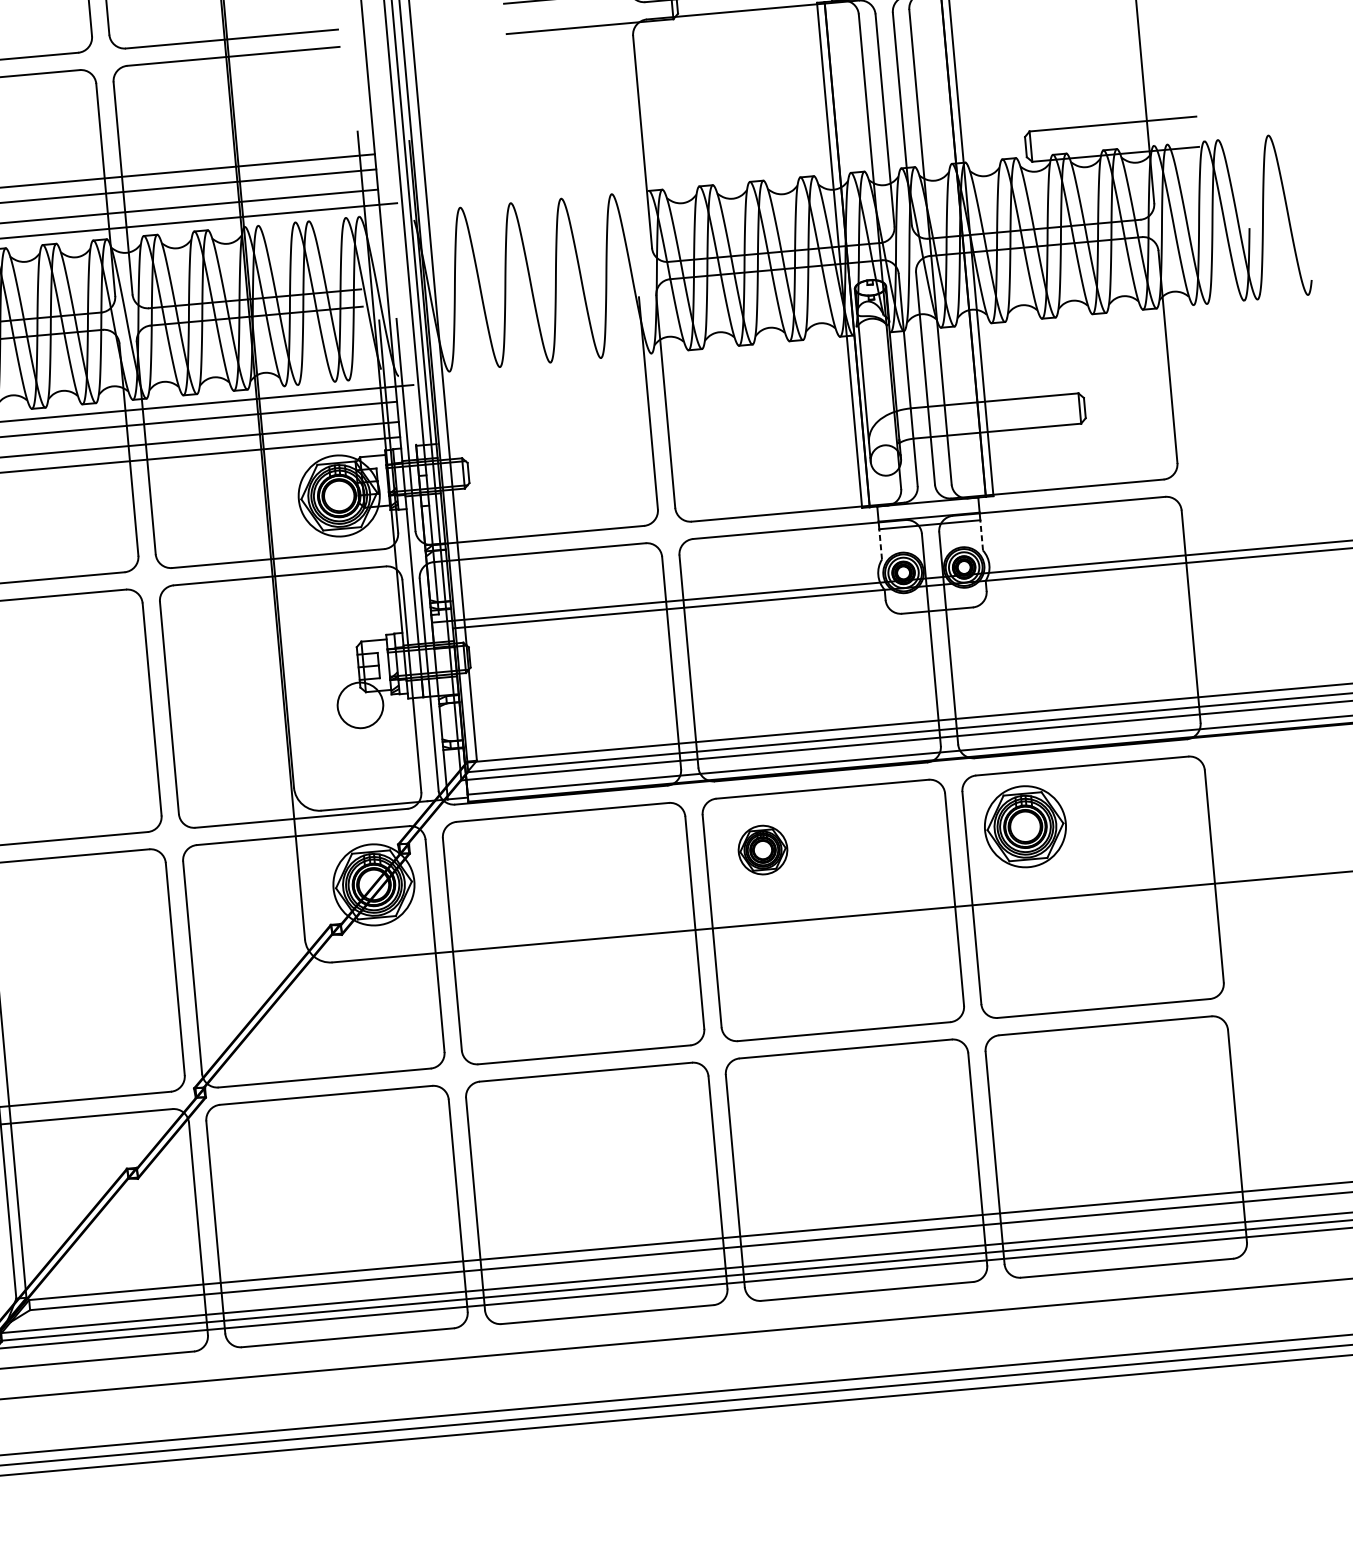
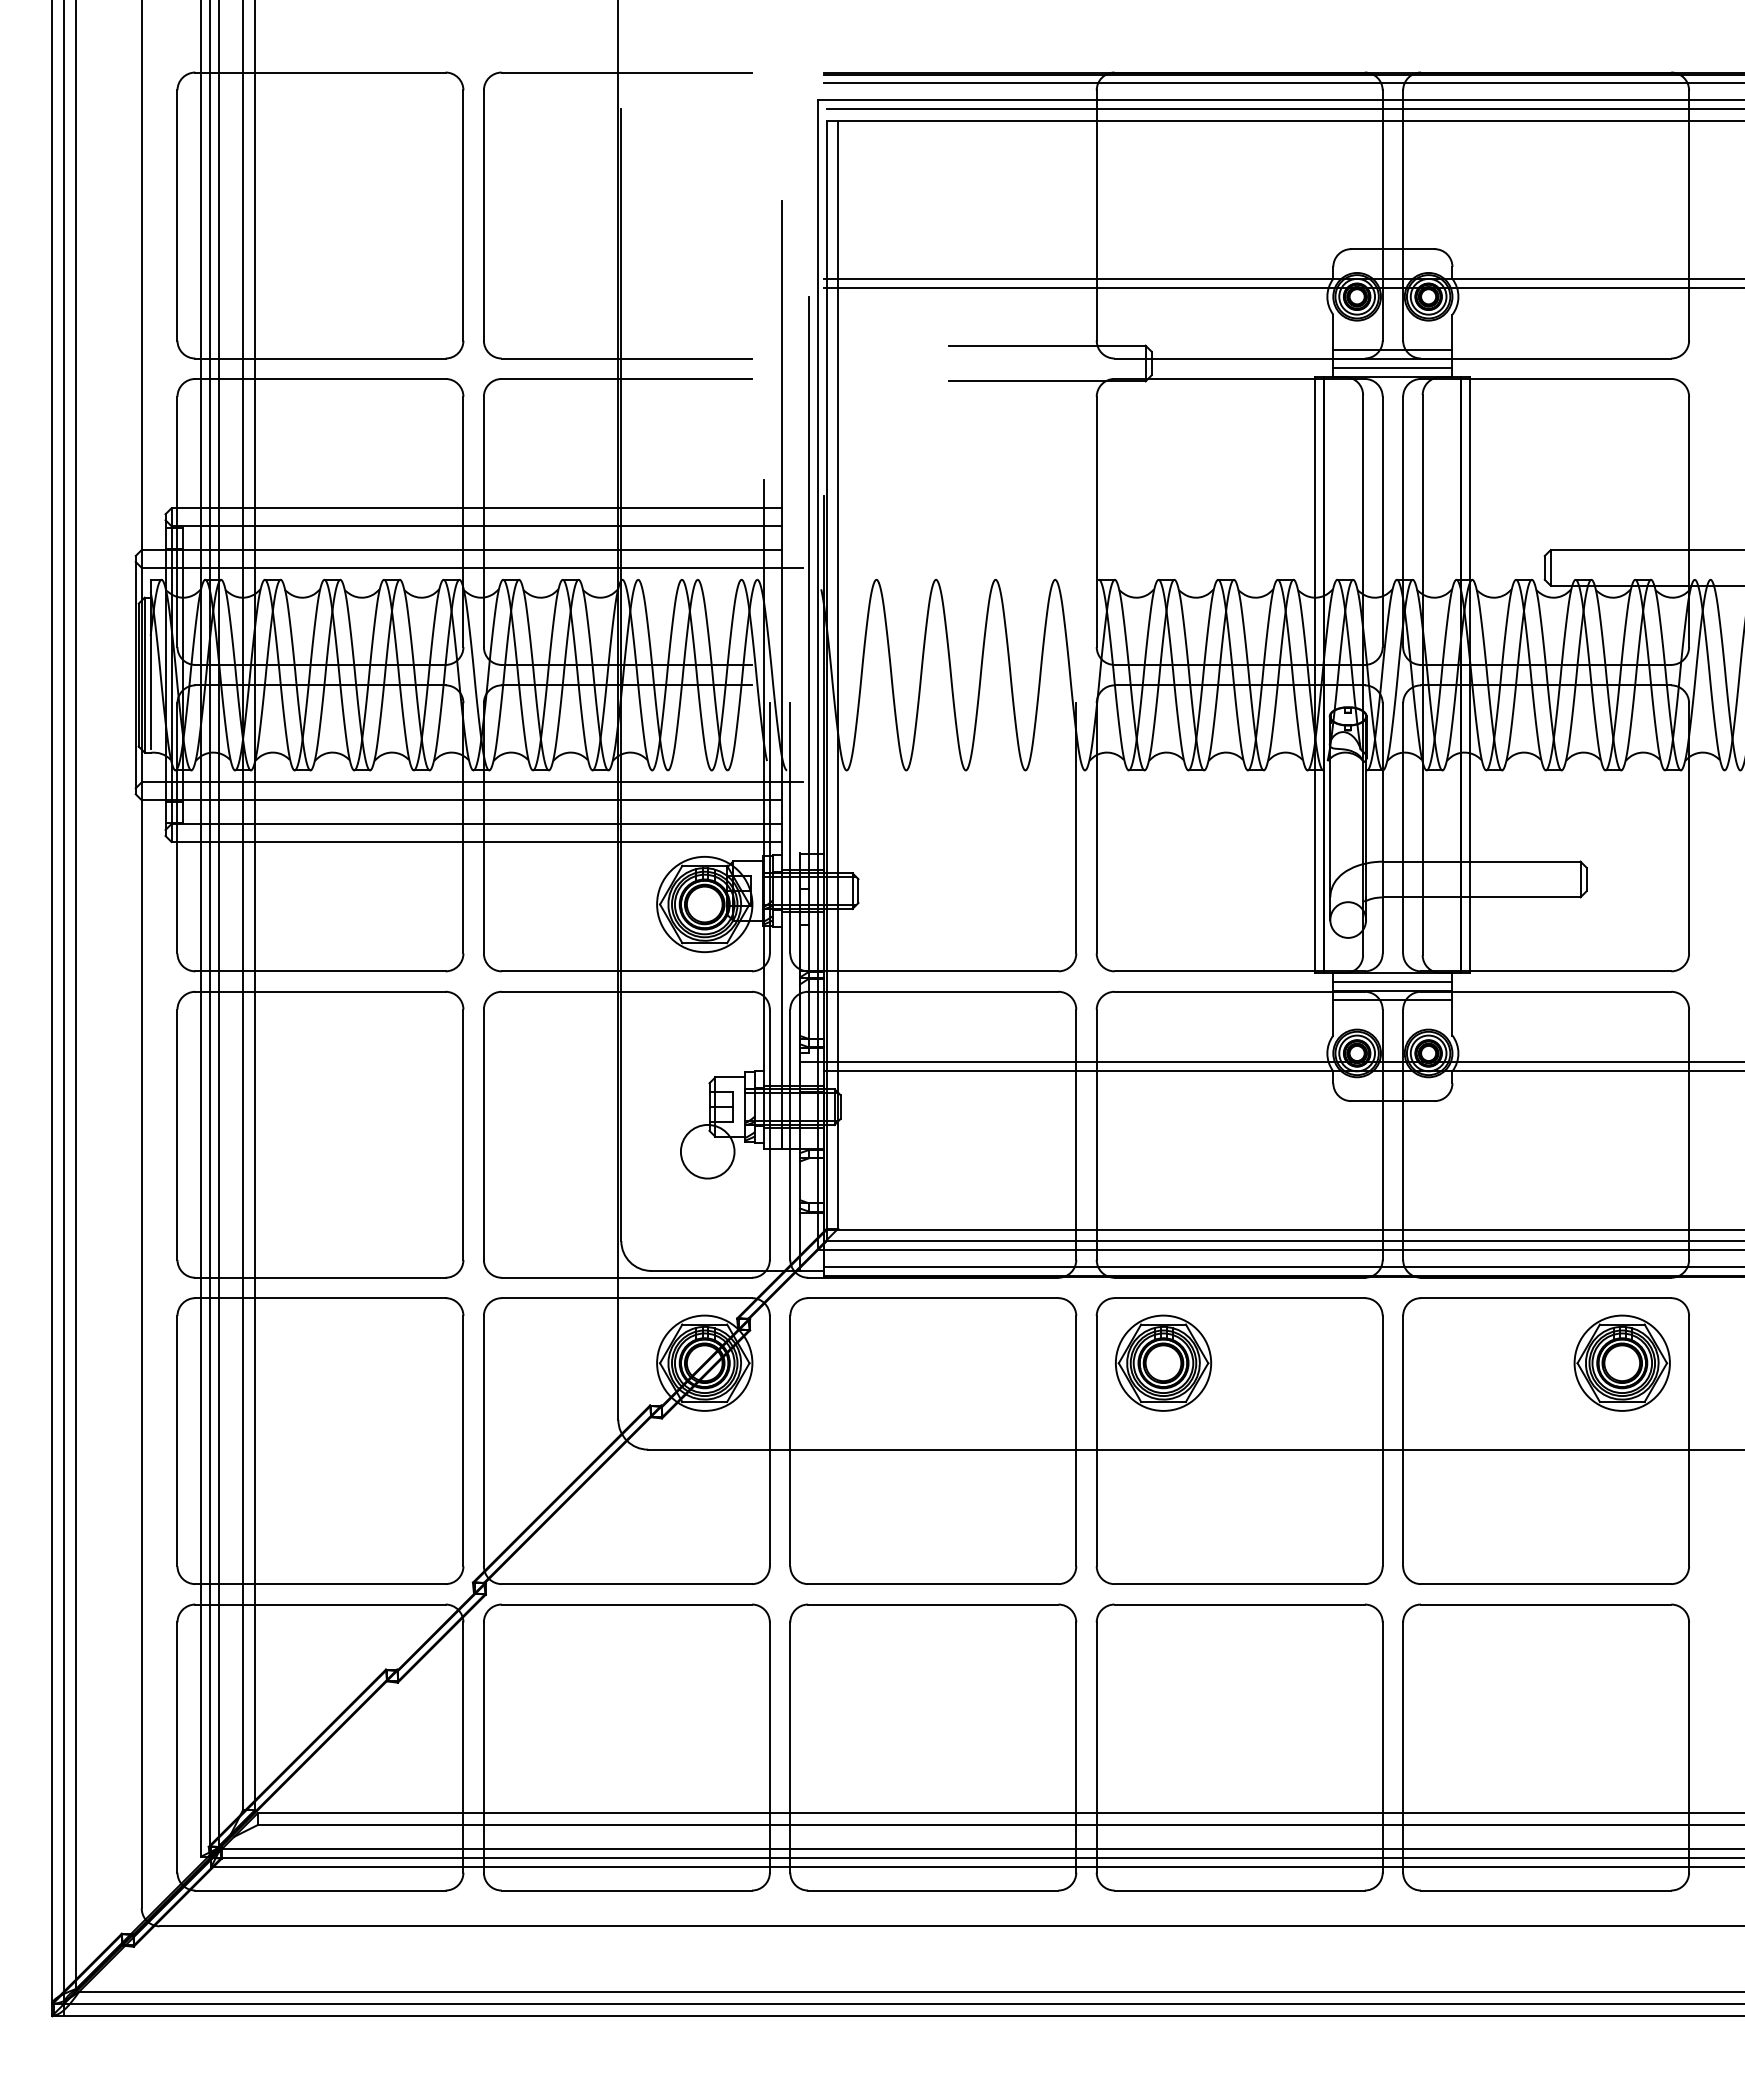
line: (928, 509) -> (1392, 981), added
line: (981, 535) -> (1452, 1017), dashed -> solid
line: (880, 544) -> (1333, 1017), dashed -> solid
part: (1024, 826) -> (1621, 1362), moved
part: (762, 849) -> (1163, 1362), size x1.67

